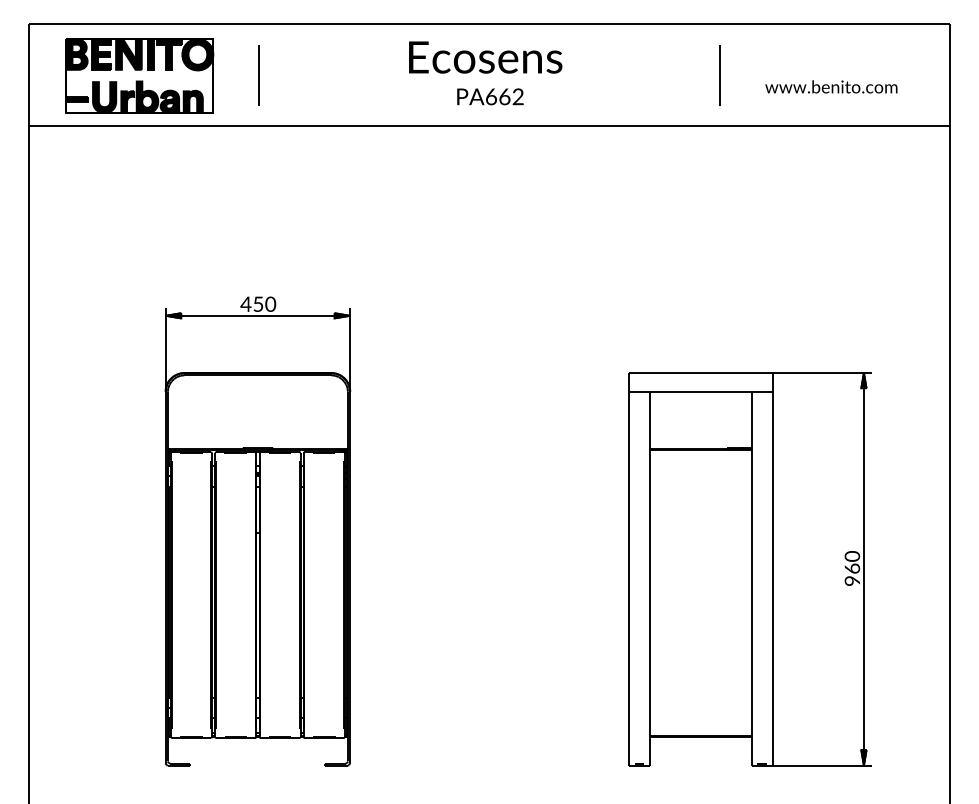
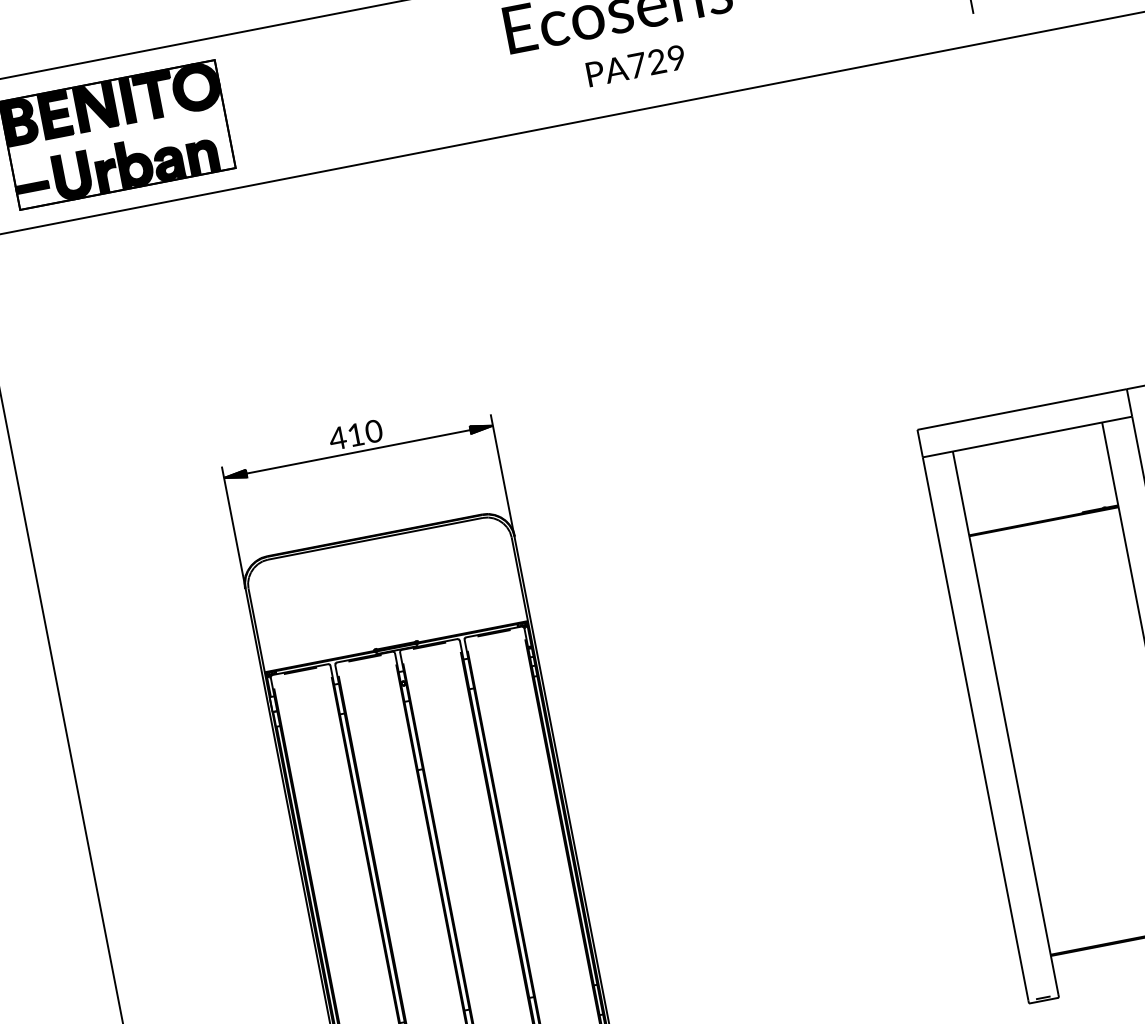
line: (258, 75) -> (291, 100), removed
text: (504, 96) -> (656, 61), PA662 -> PA729
text: (258, 303) -> (355, 433), 450 -> 410

